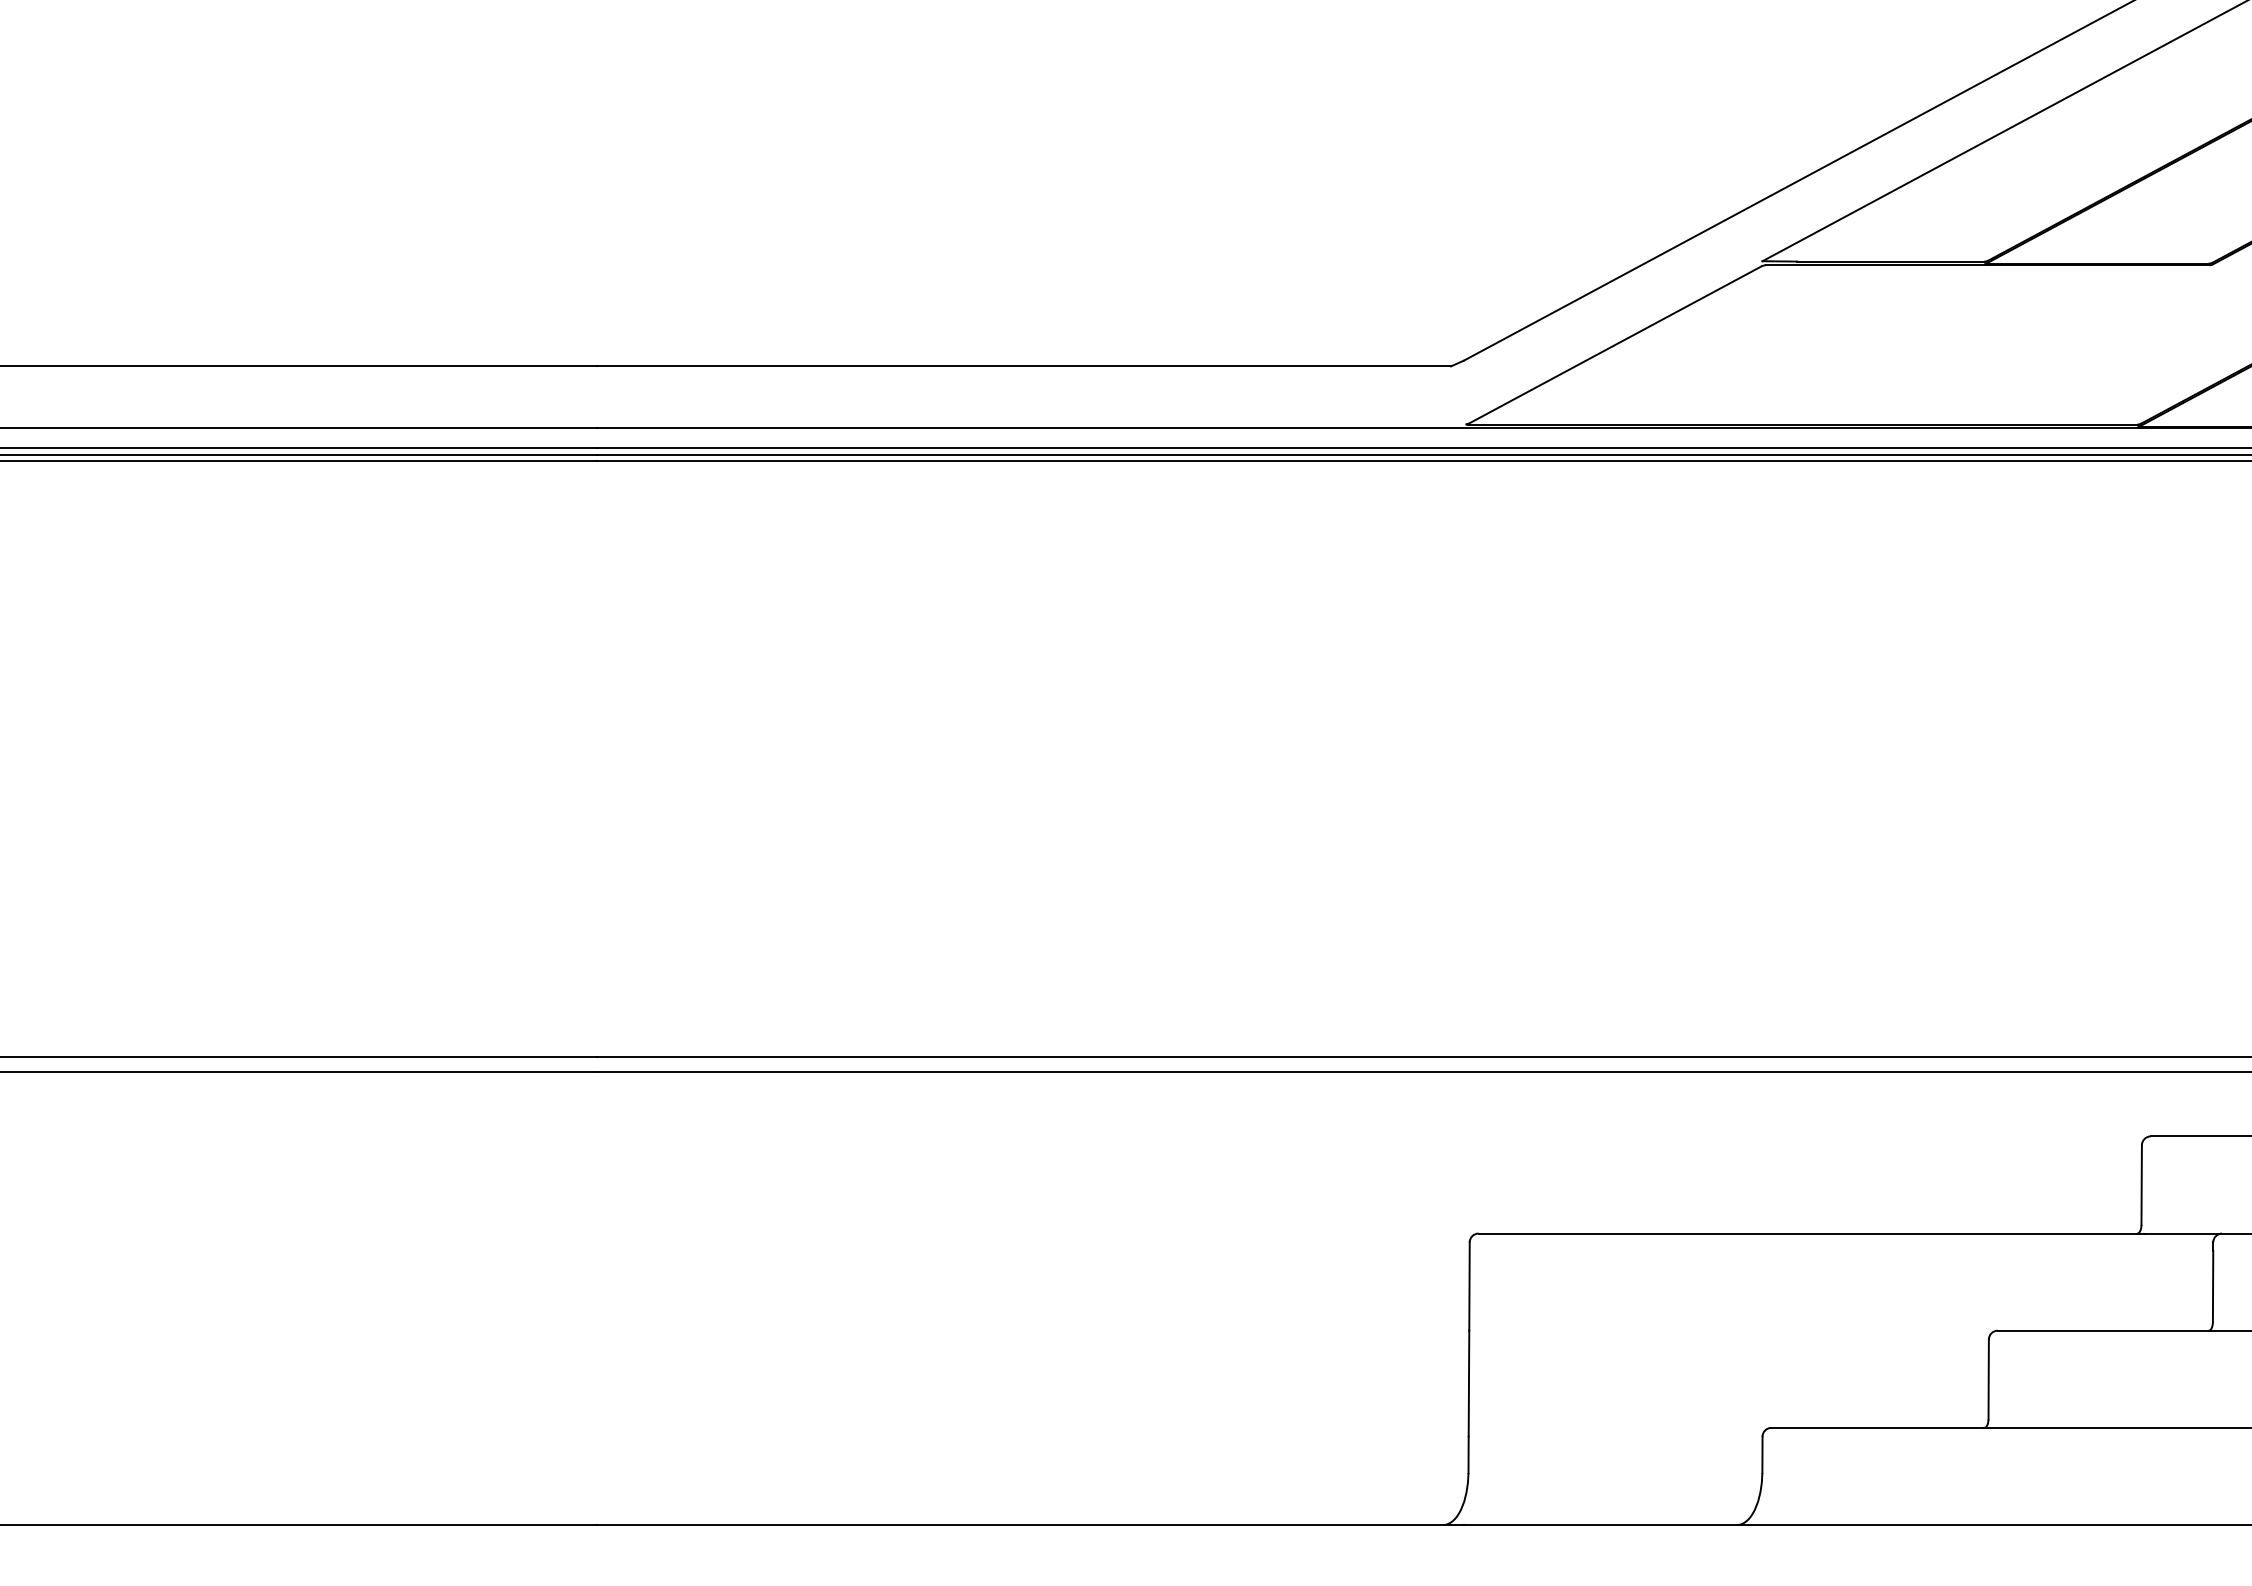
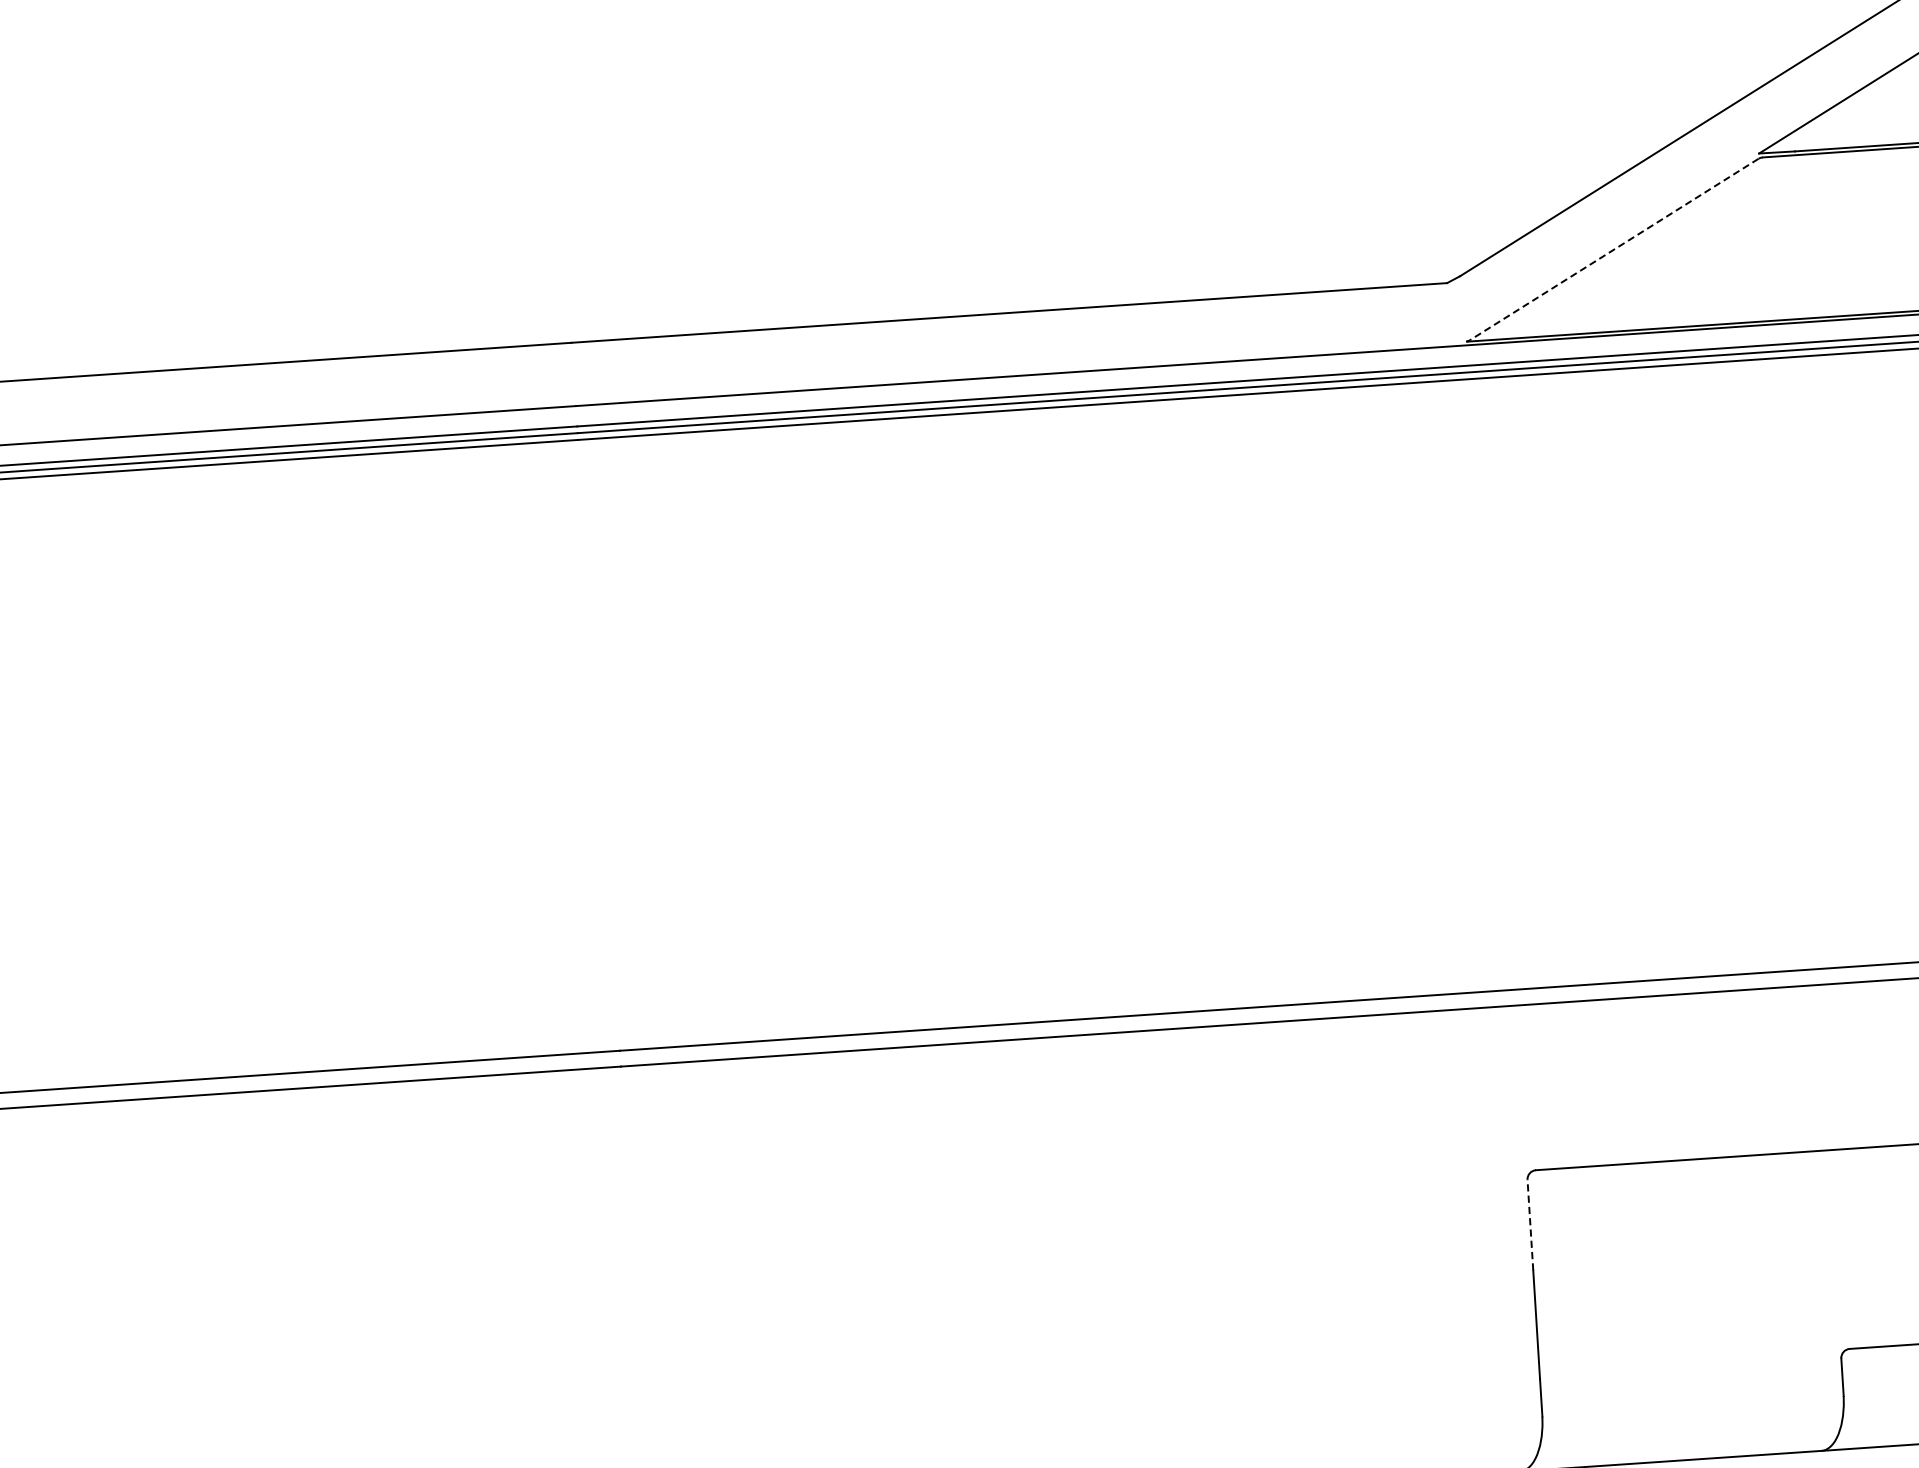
line: (1615, 344) -> (1614, 249), solid -> dashed
line: (1469, 1286) -> (1530, 1225), solid -> dashed

